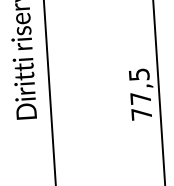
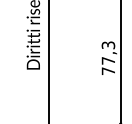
text: (137, 73) -> (107, 44), 77,5 -> 77,3

